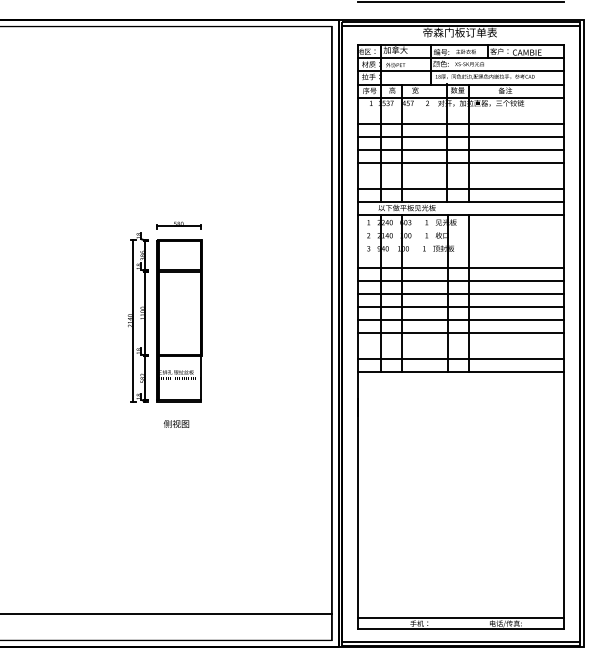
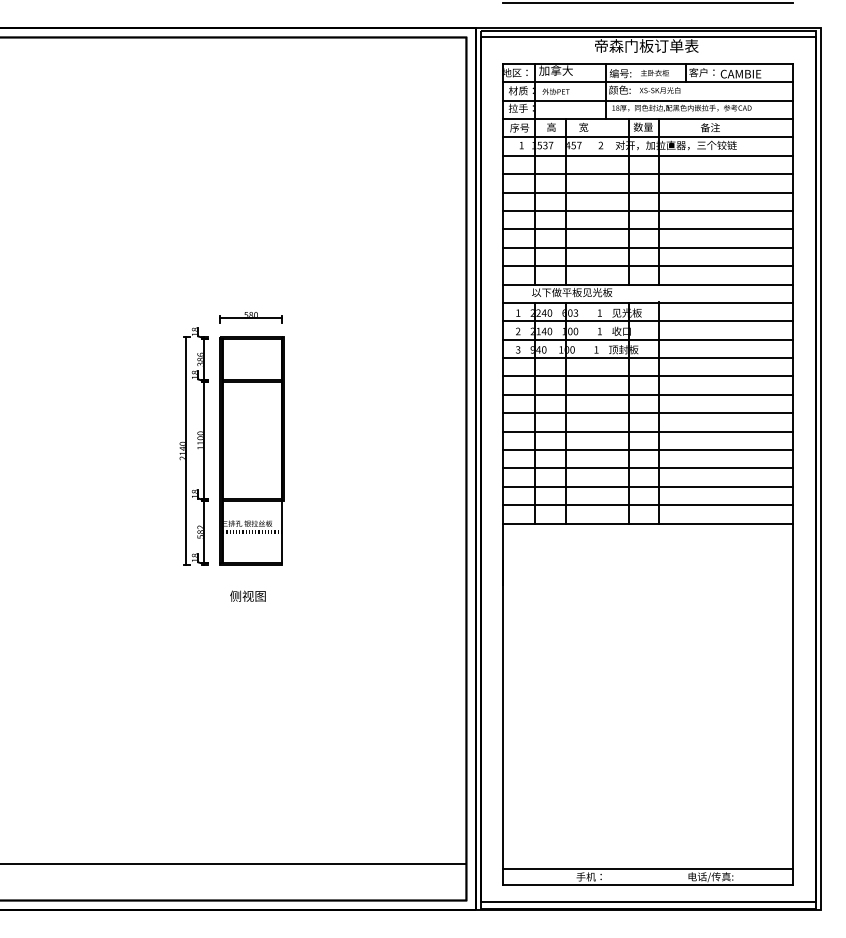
line: (461, 110) -> (648, 155), added
line: (461, 175) -> (648, 247), added
line: (461, 228) -> (648, 321), added
line: (461, 241) -> (648, 339), added
line: (461, 254) -> (648, 358), added
line: (461, 345) -> (648, 486), added

